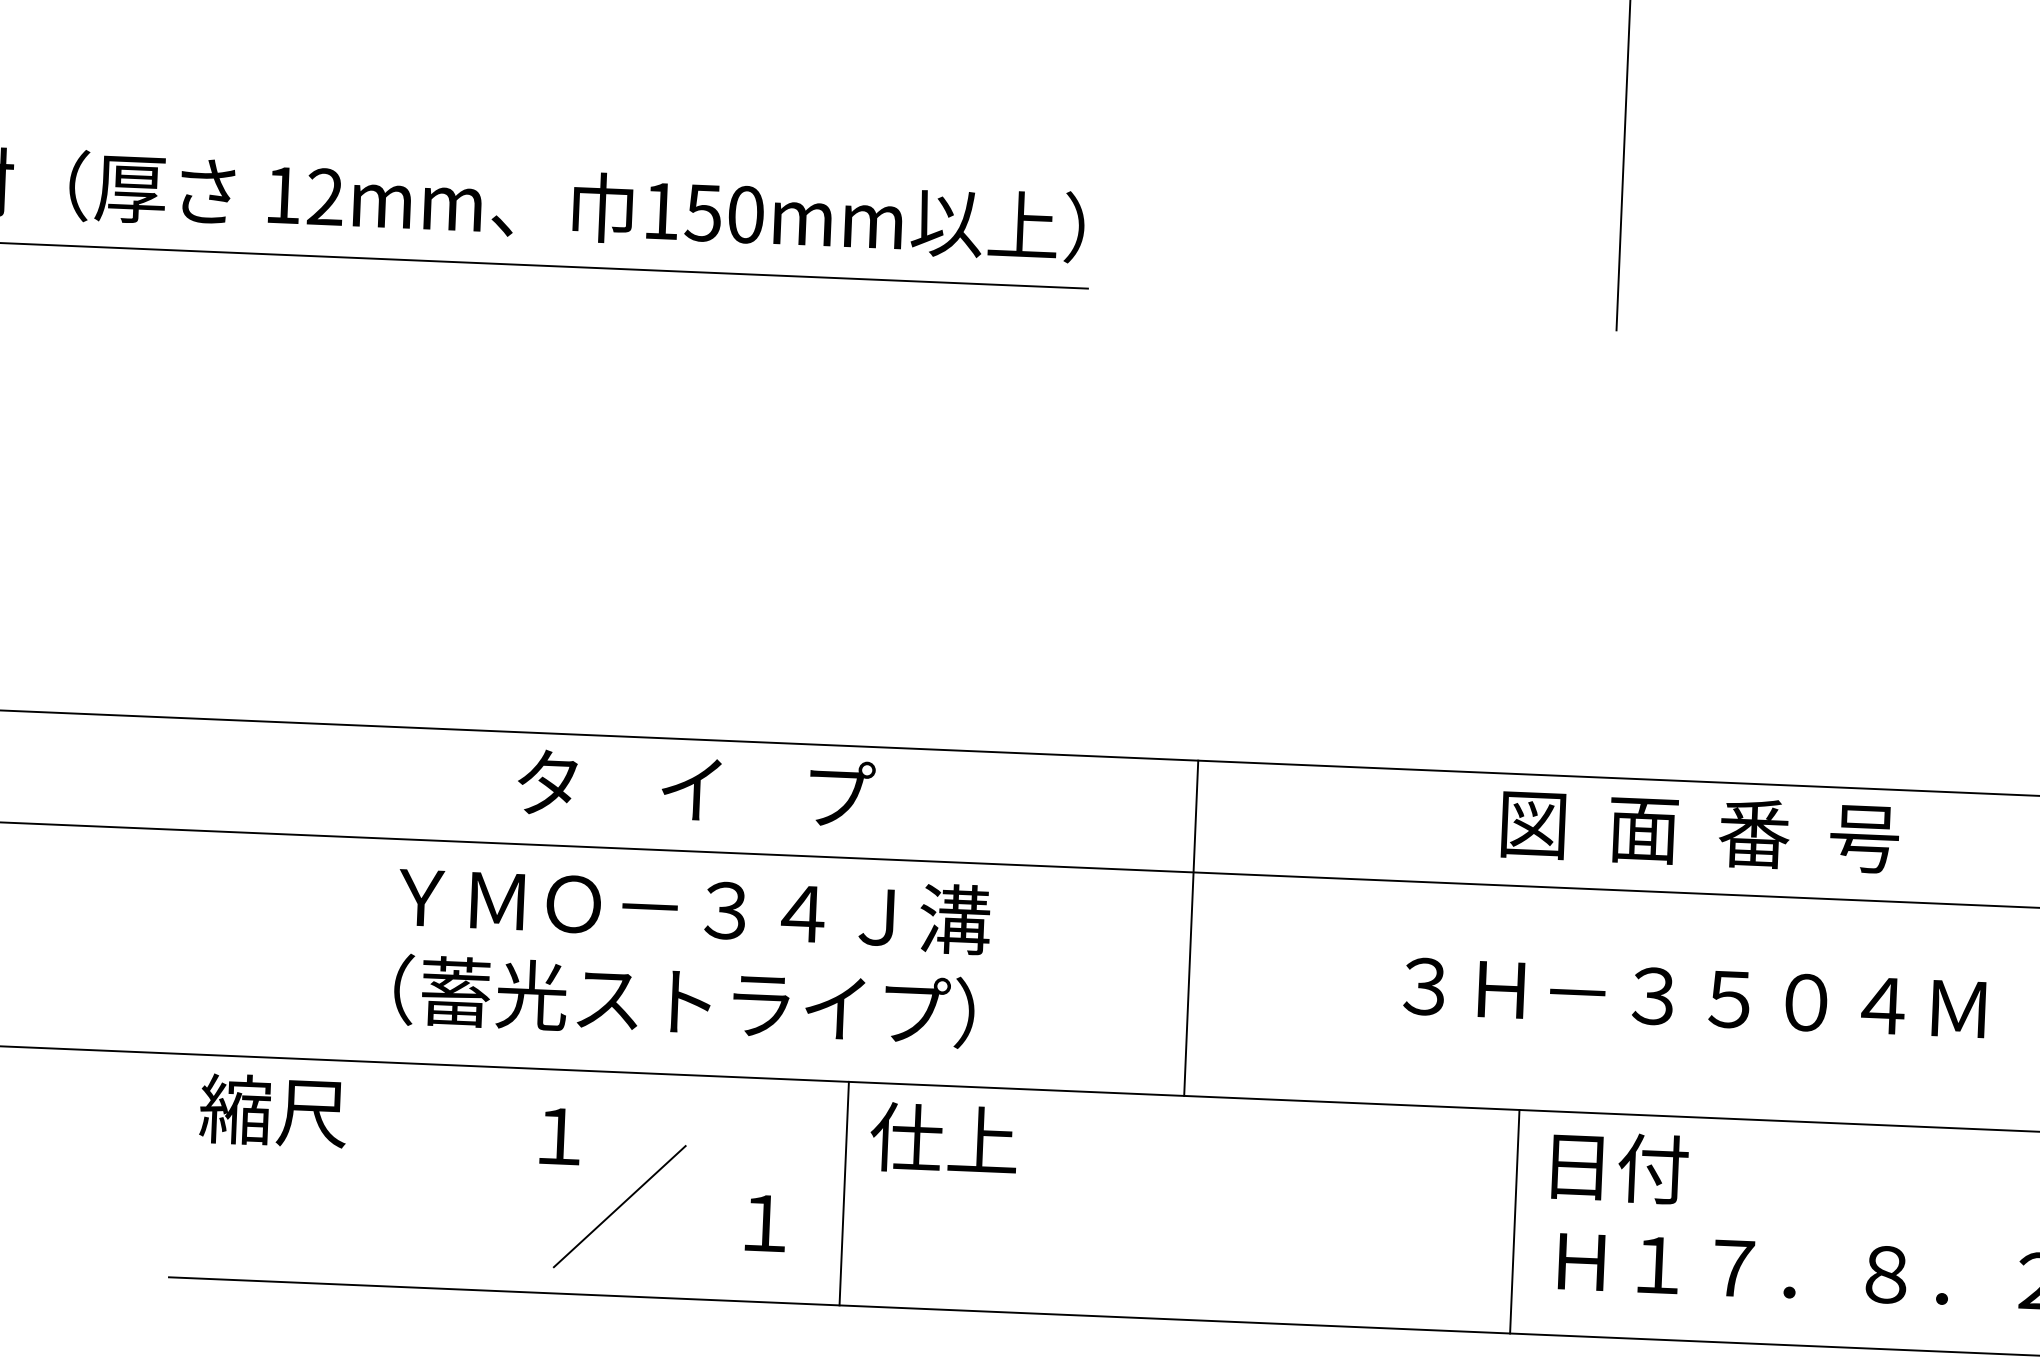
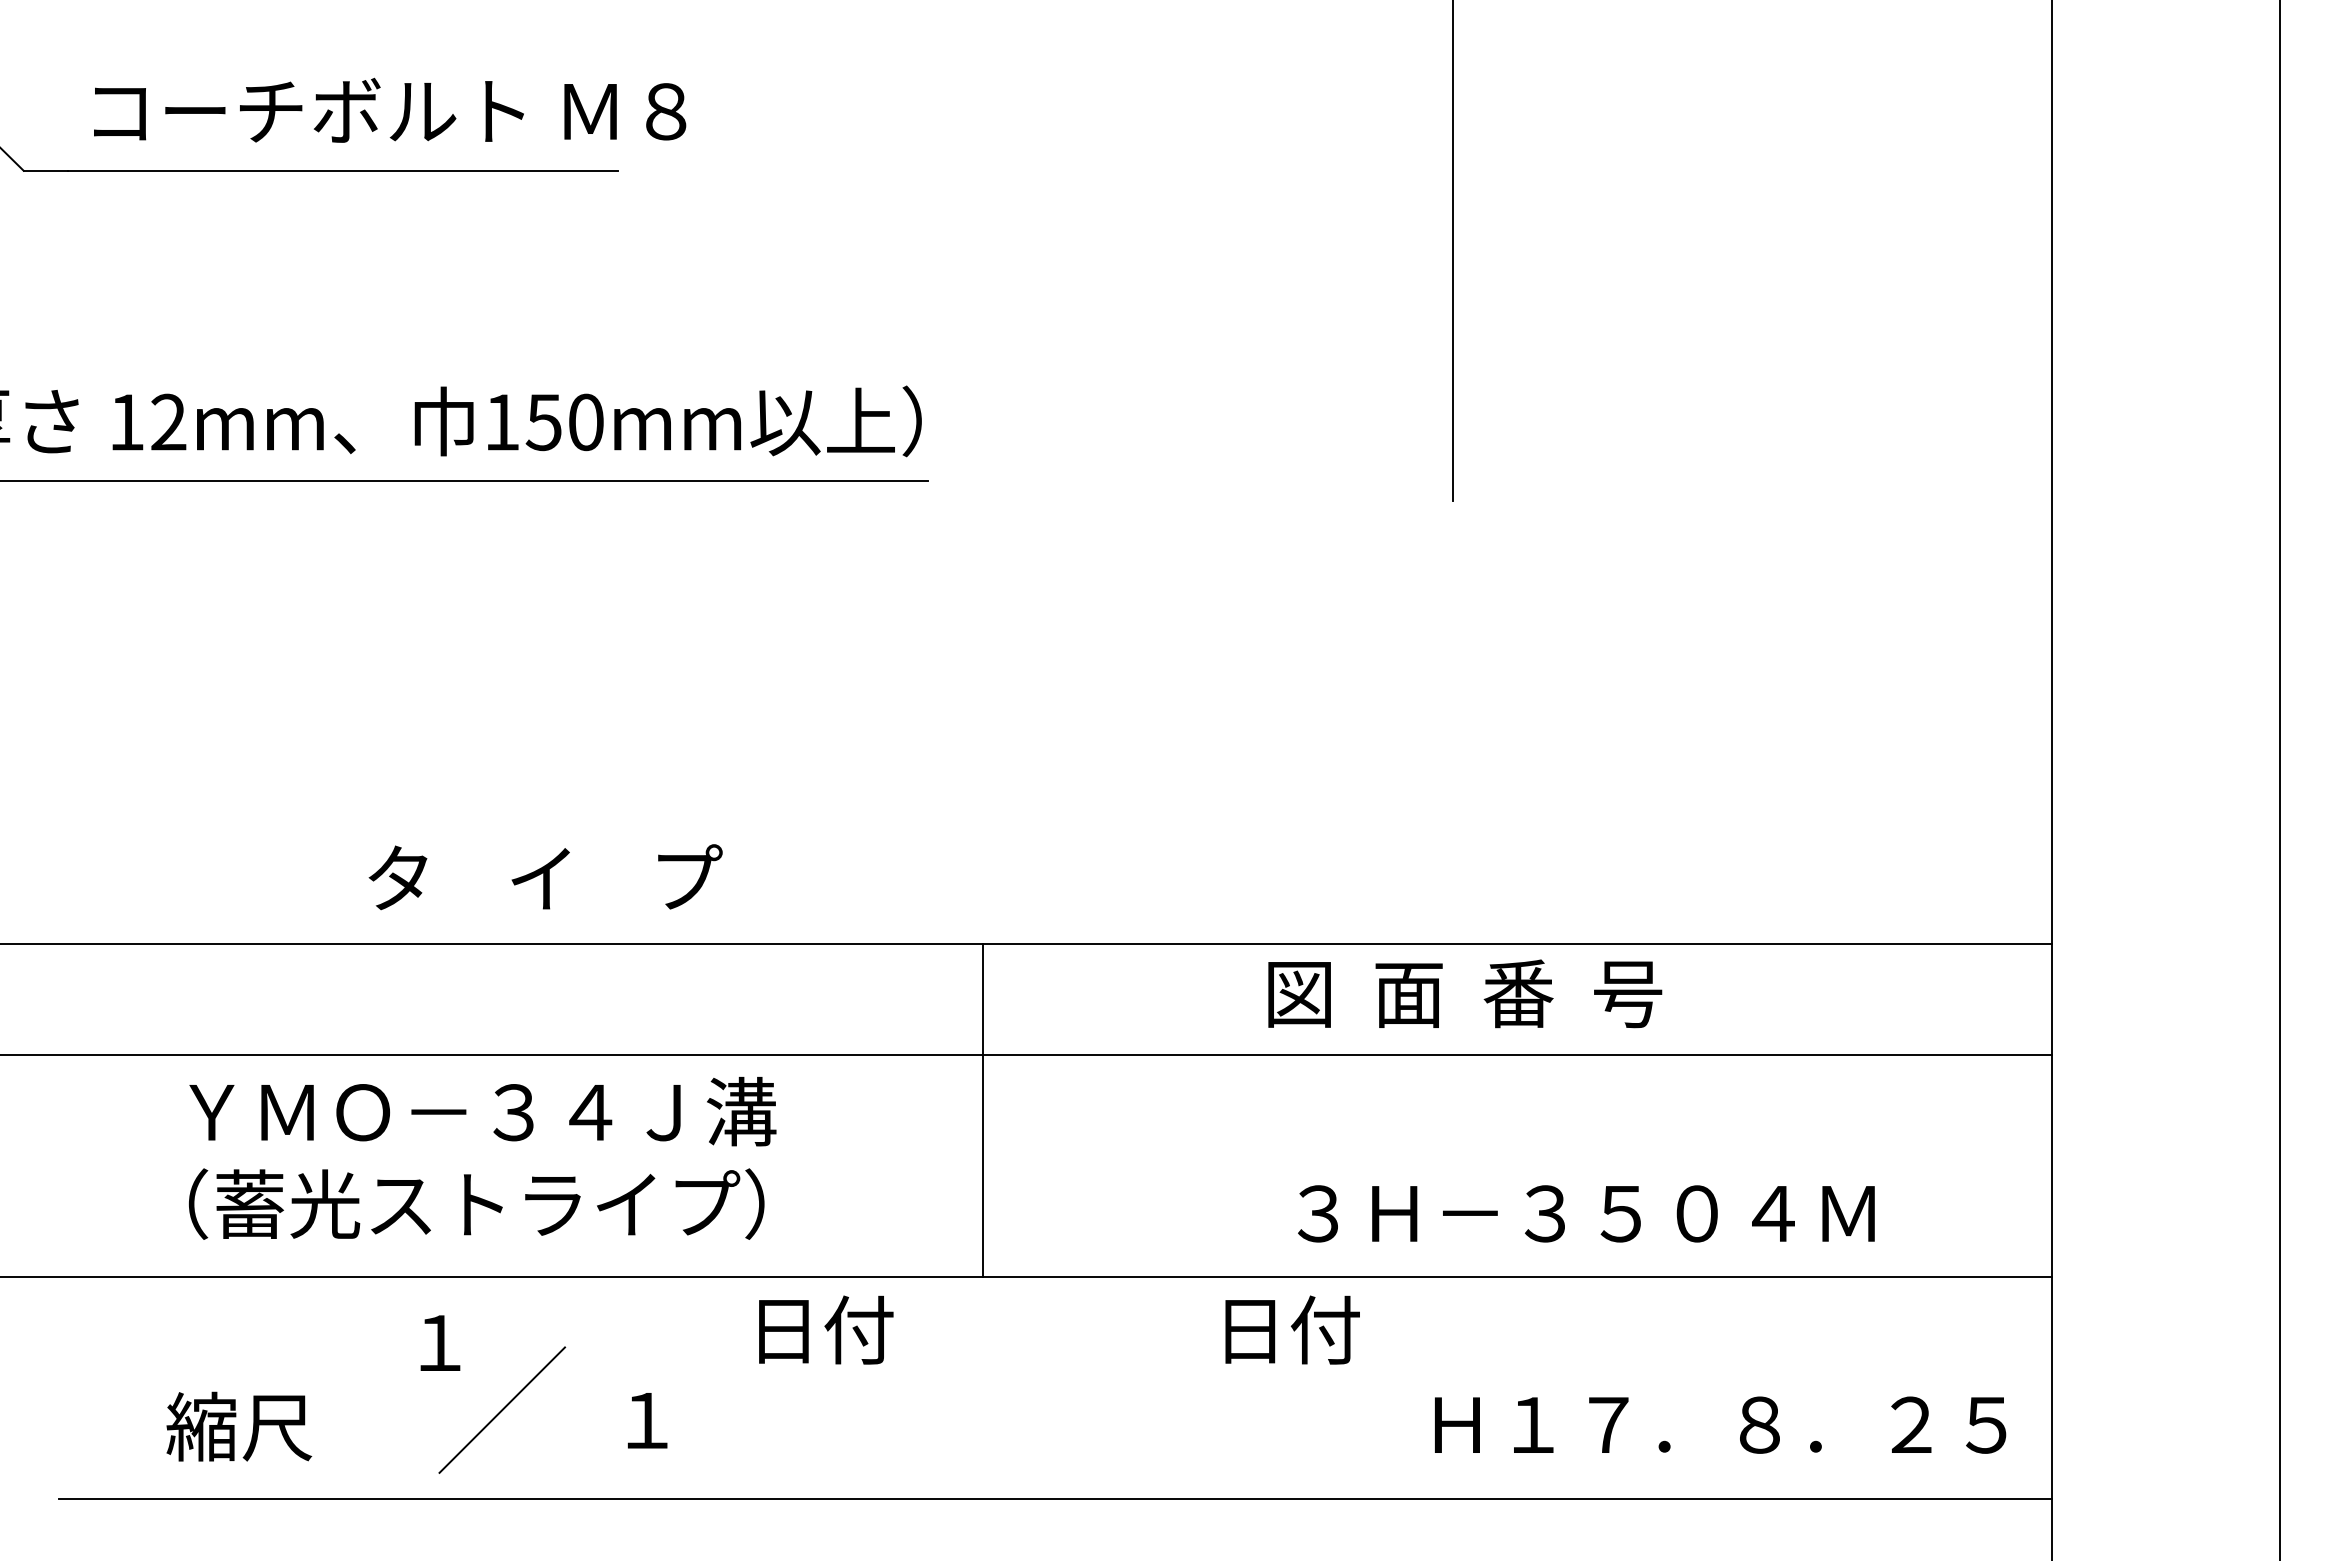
text: (696, 788) -> (545, 877), moved
text: (1700, 831) -> (1465, 993), moved
line: (1190, 928) -> (982, 1110), moved
text: (692, 955) -> (482, 1158), moved
text: (1694, 997) -> (1586, 1213), moved
text: (273, 1110) -> (239, 1426), moved
text: (943, 1138) -> (820, 1329), 仕上 -> 日付
text: (1620, 1167) -> (1292, 1329), moved
line: (844, 1193) -> (724, 1387), removed
line: (1514, 1221) -> (1389, 1387), removed

